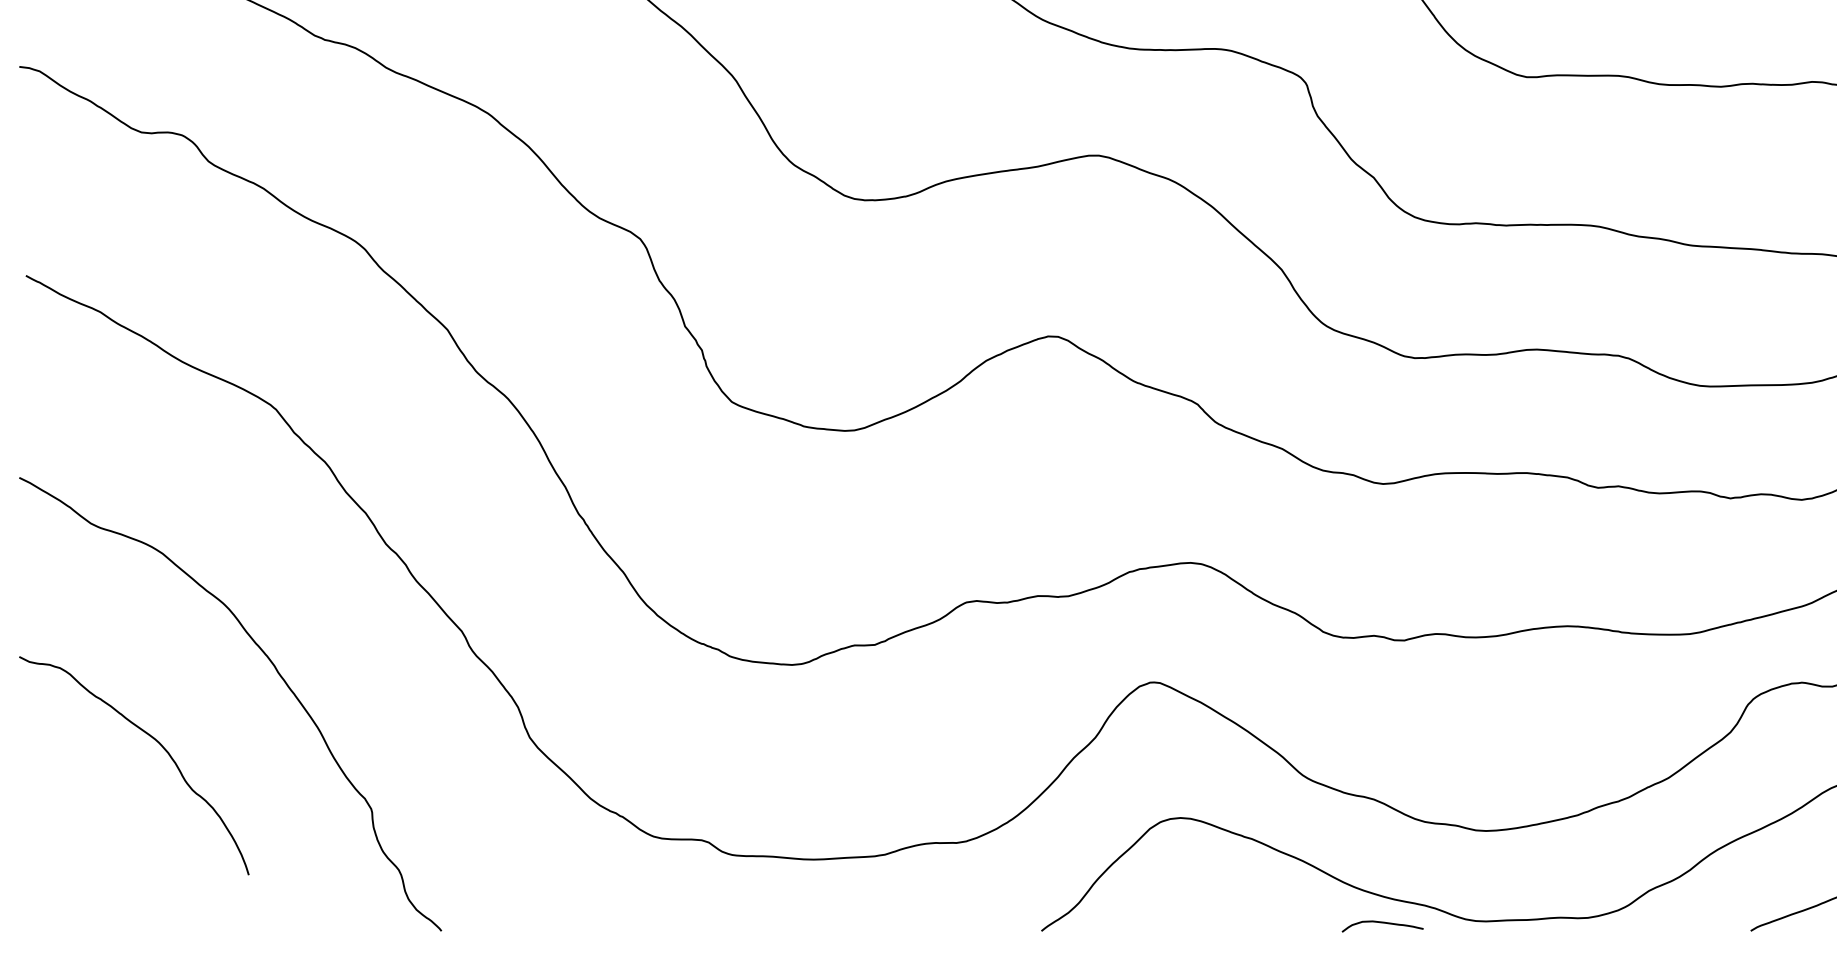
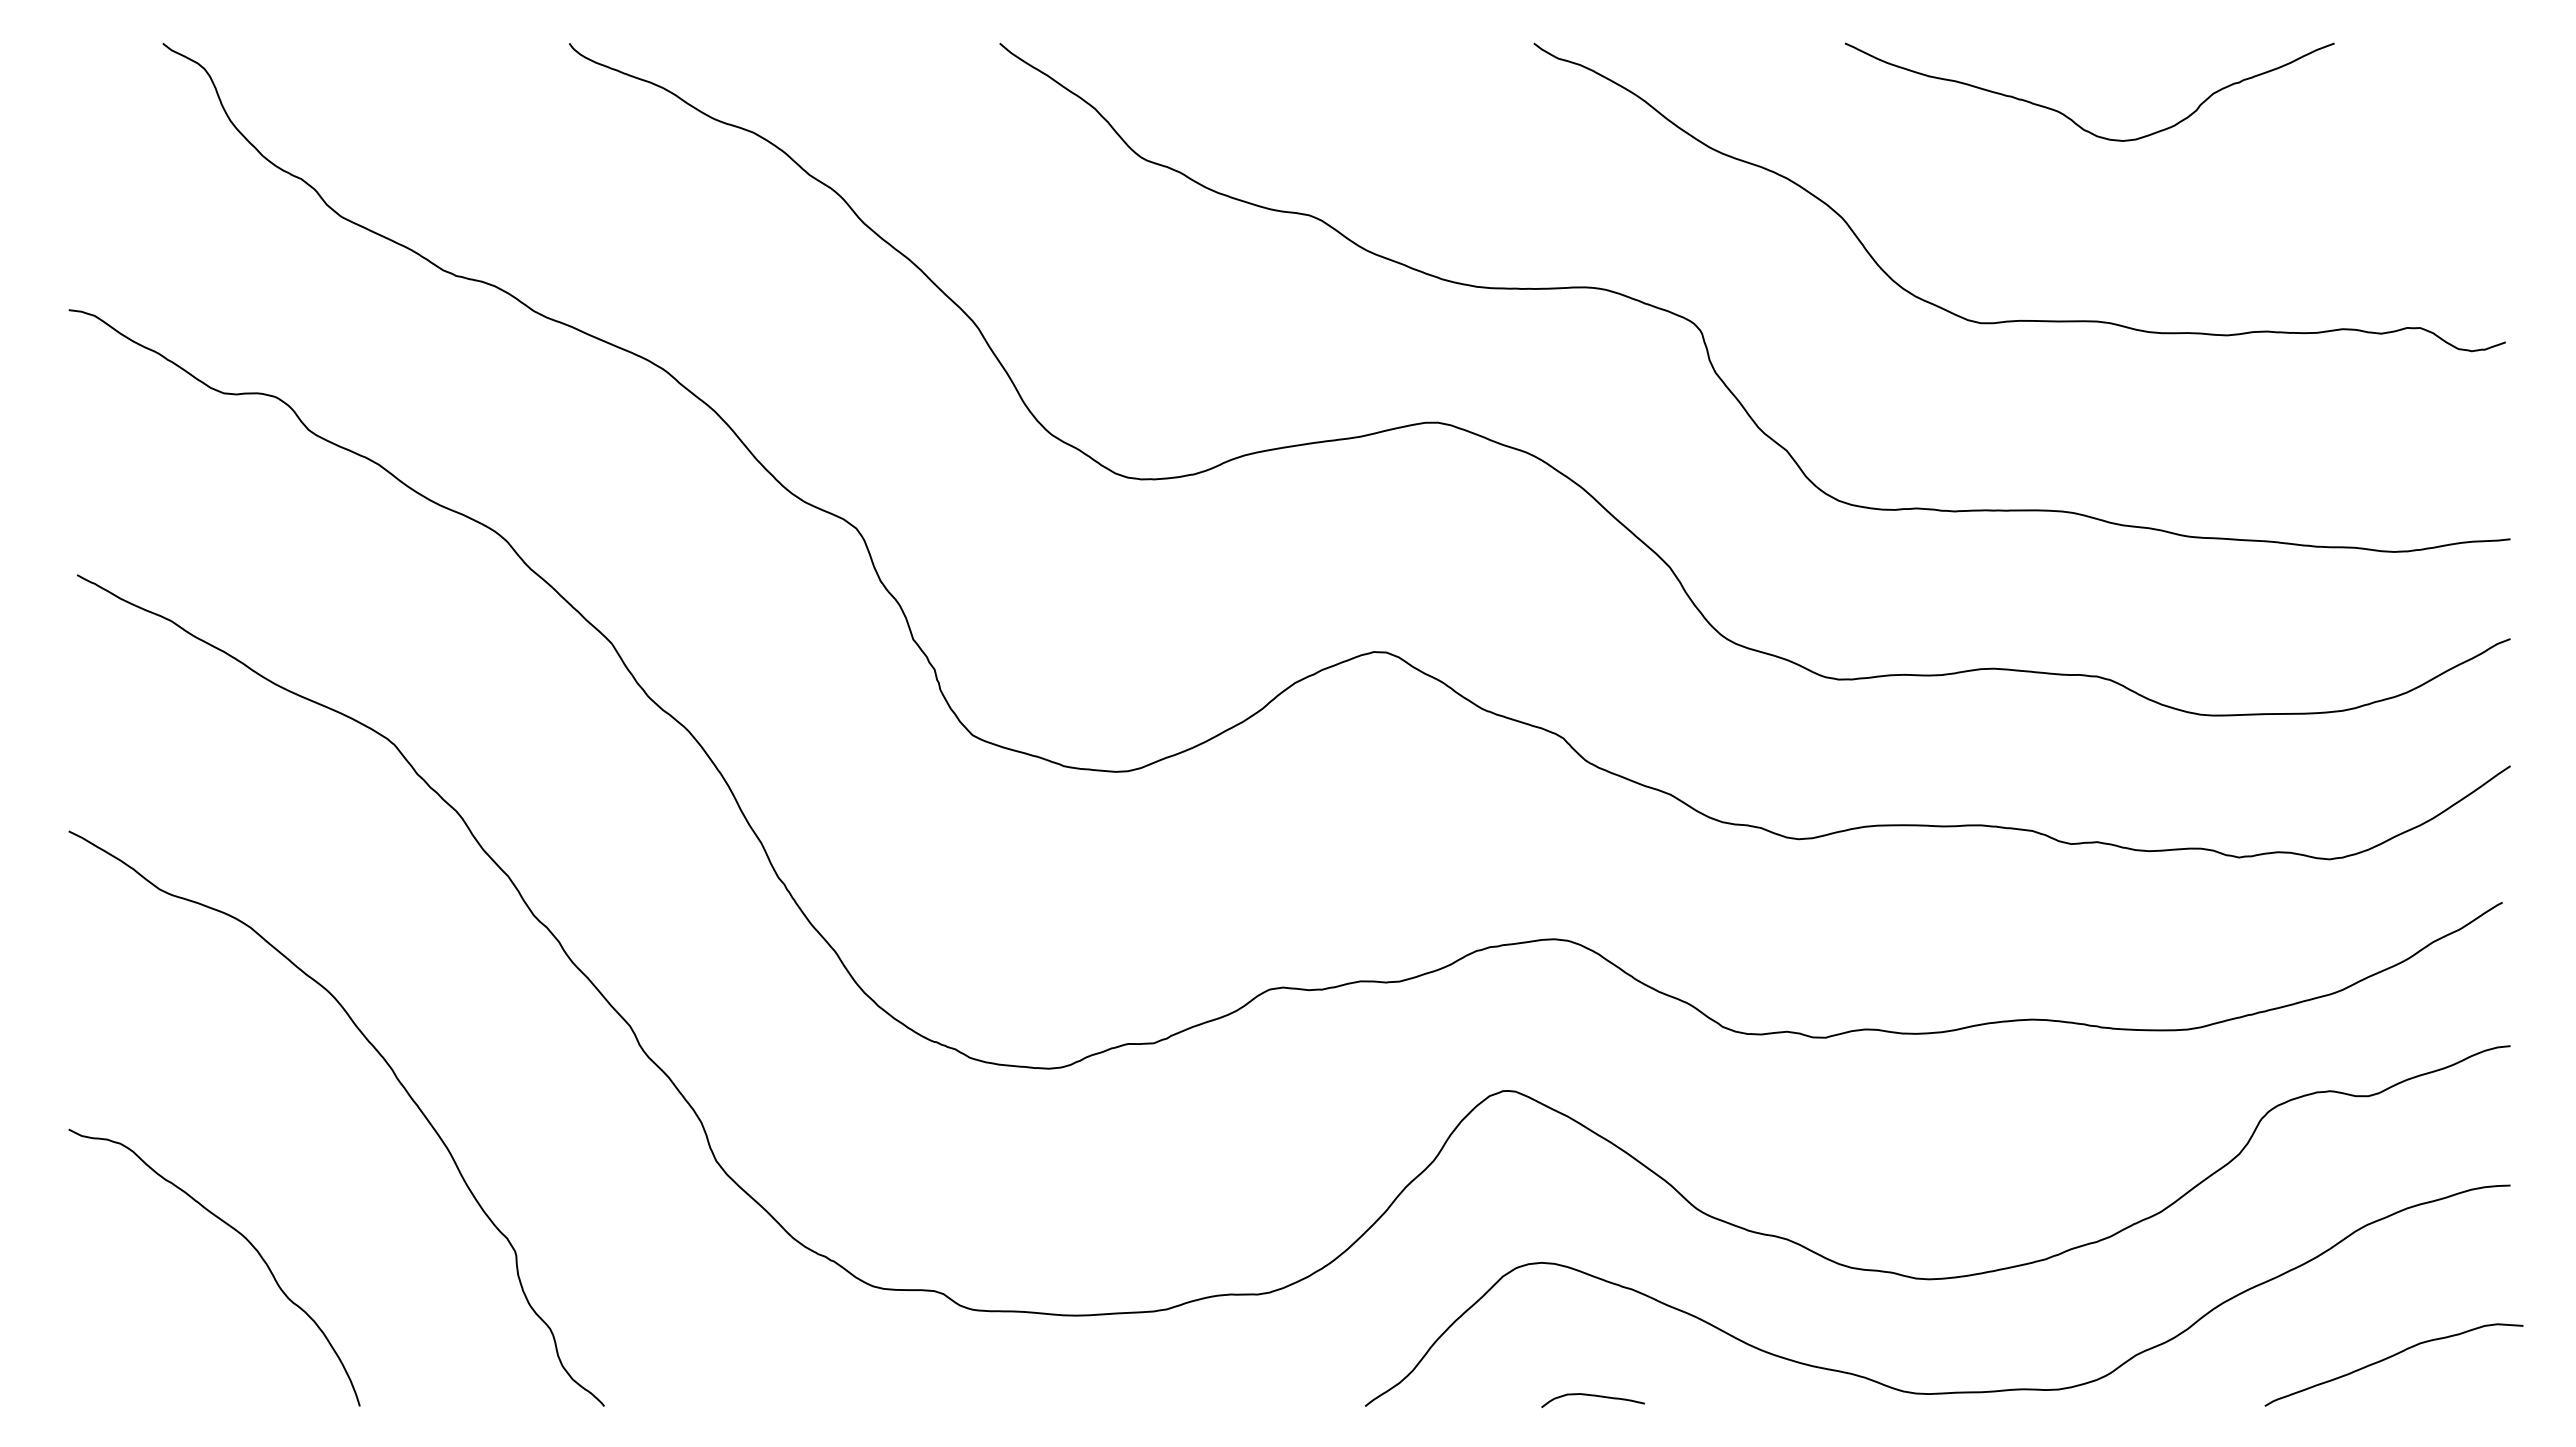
curve: (153, 739) -> (239, 1234), moved
curve: (1382, 923) -> (1592, 1396), moved

